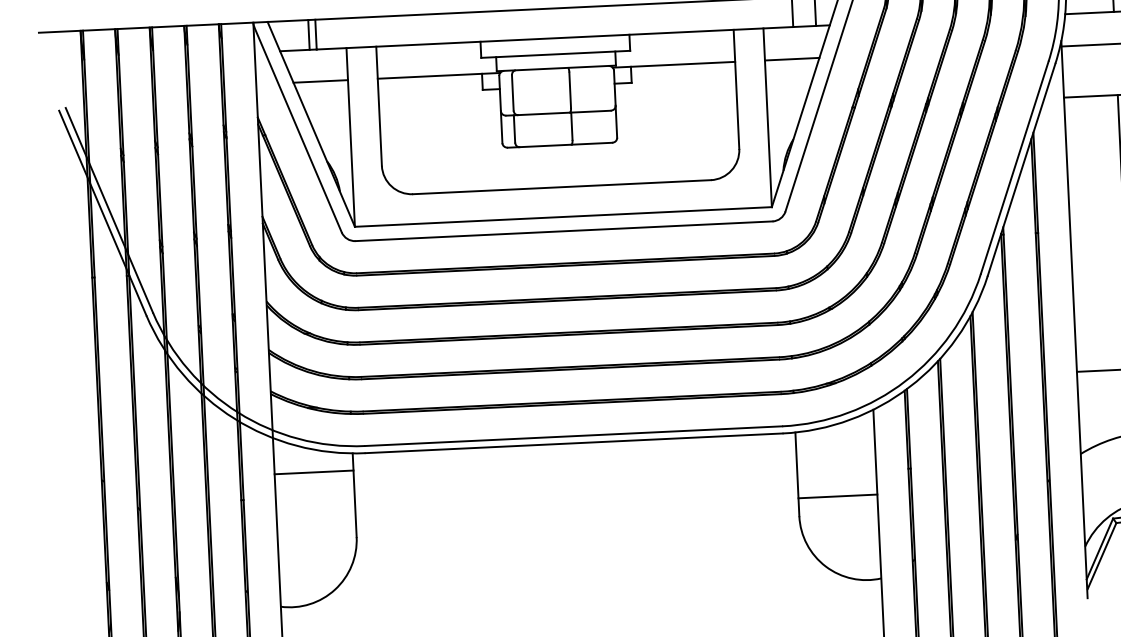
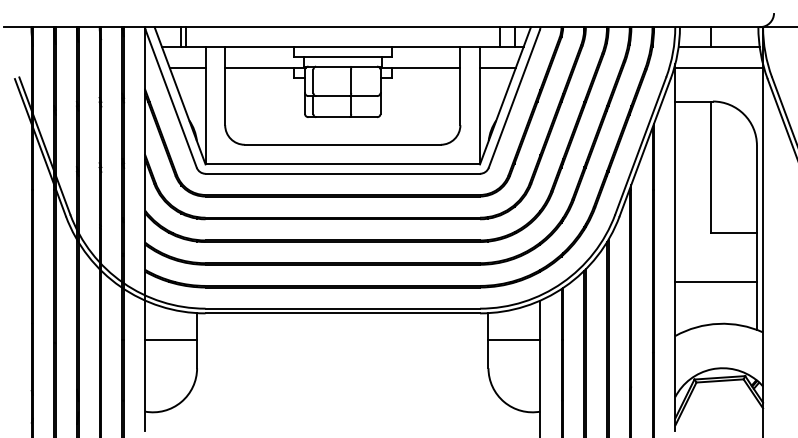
line: (314, 472) -> (171, 340), moved
line: (838, 496) -> (514, 340), moved

